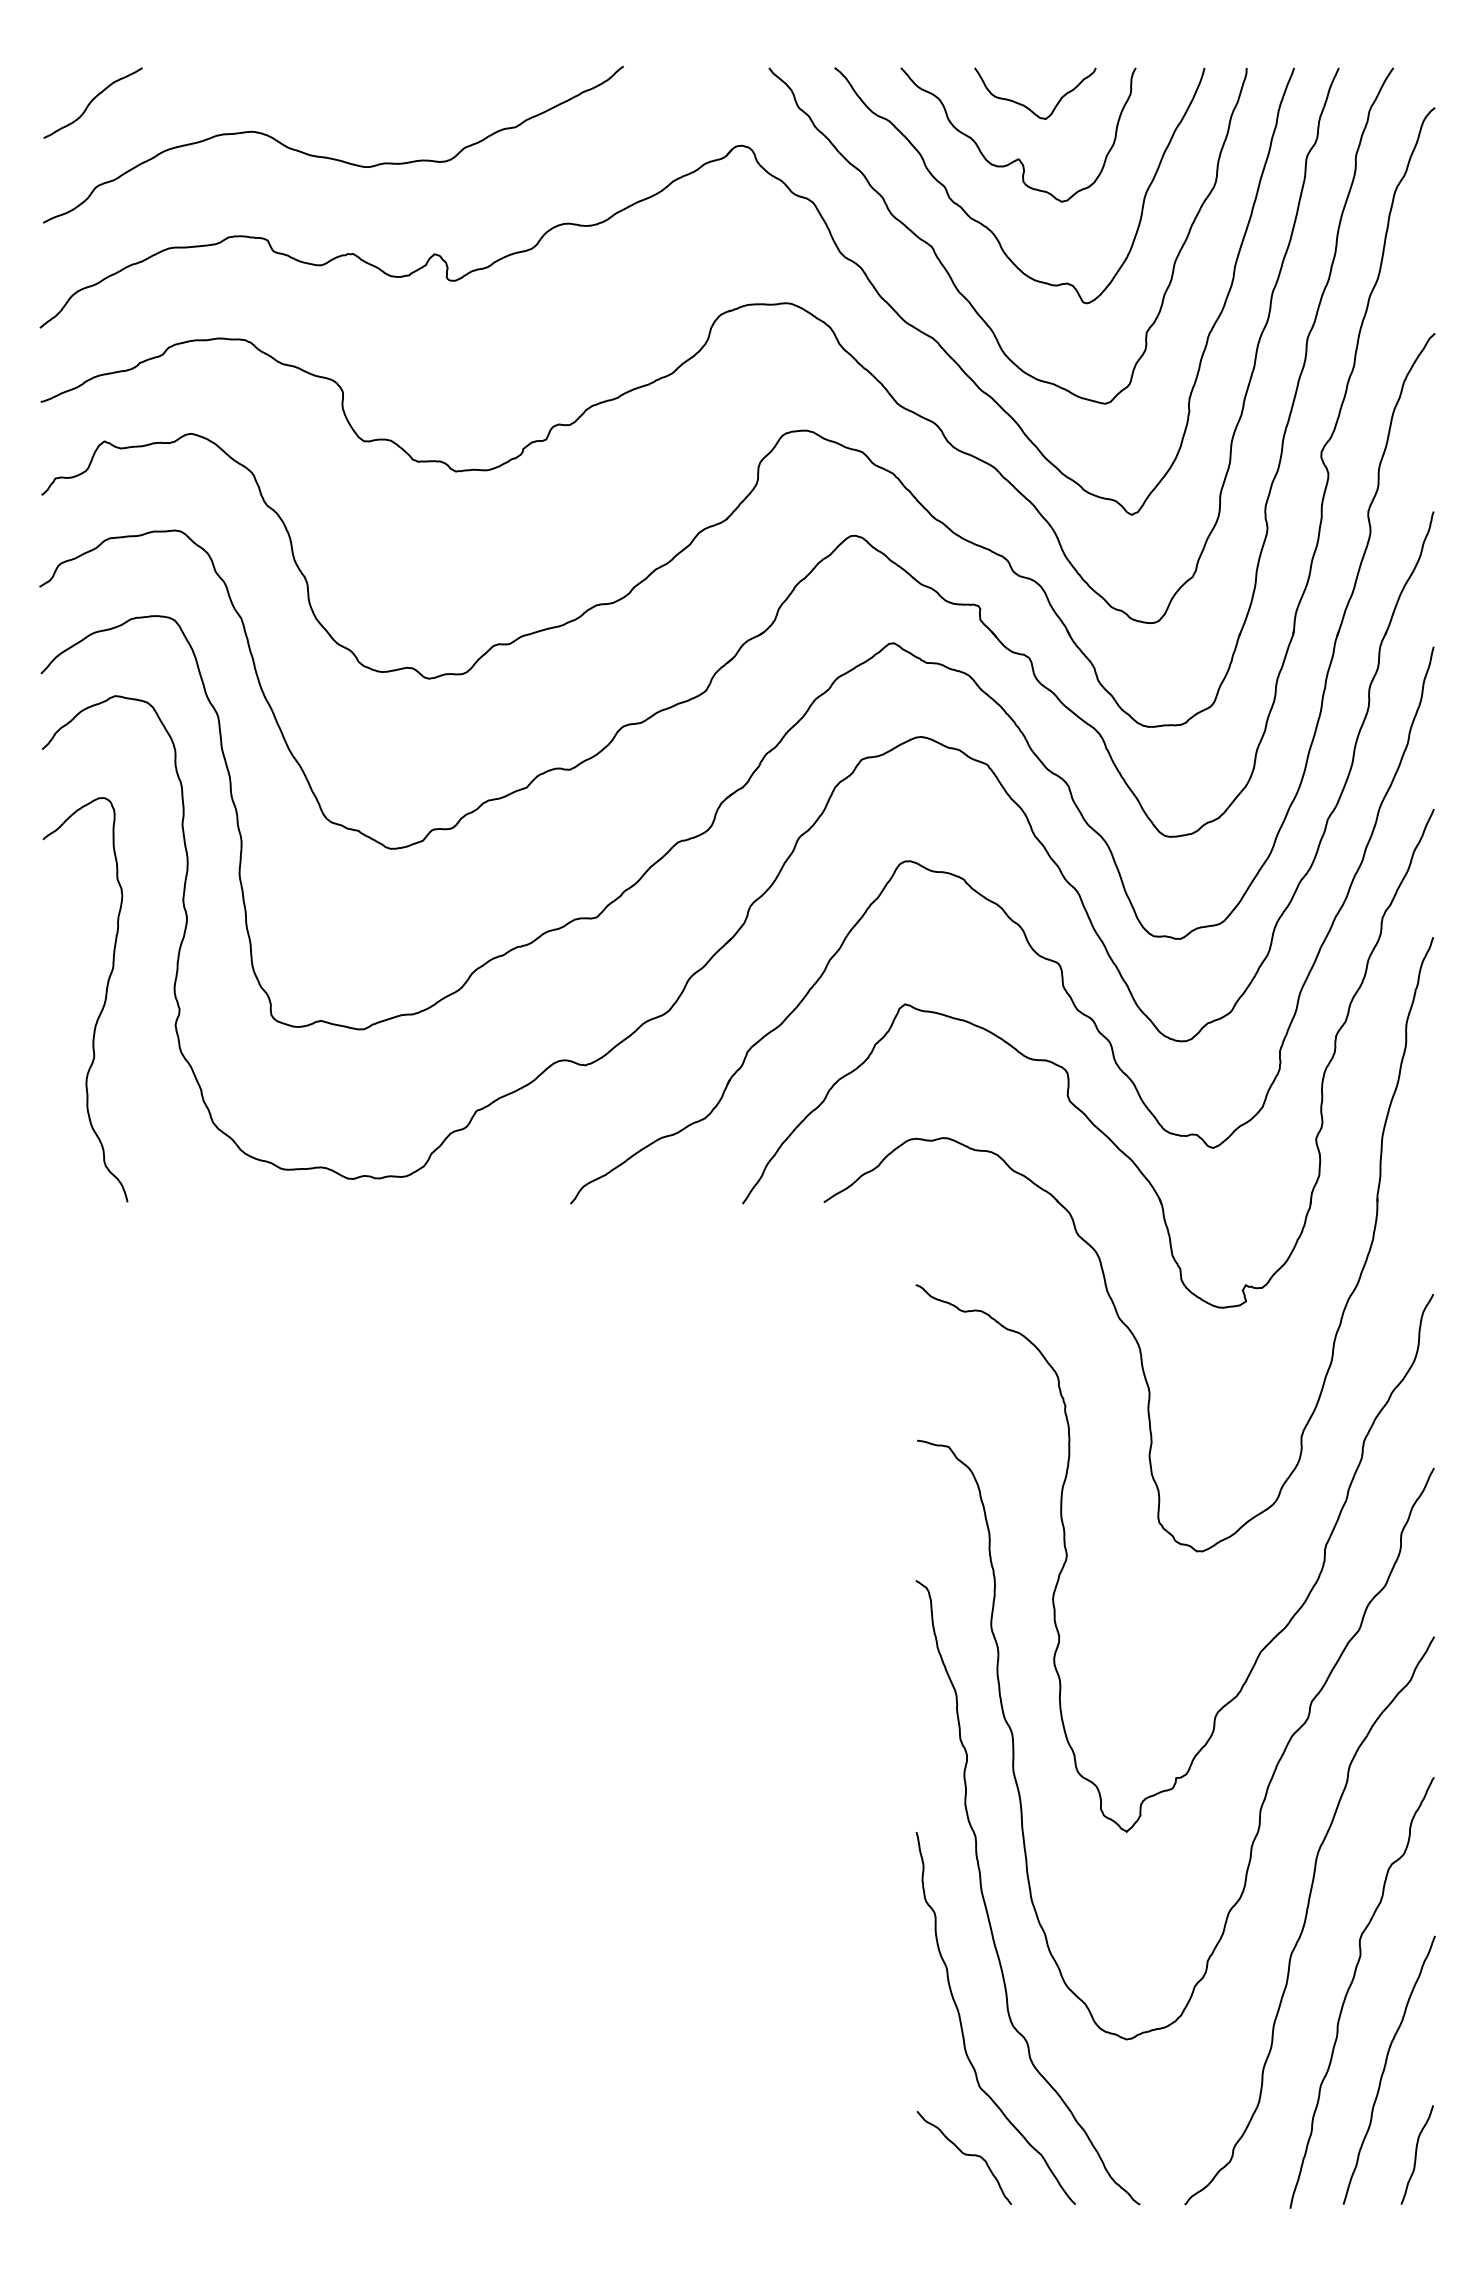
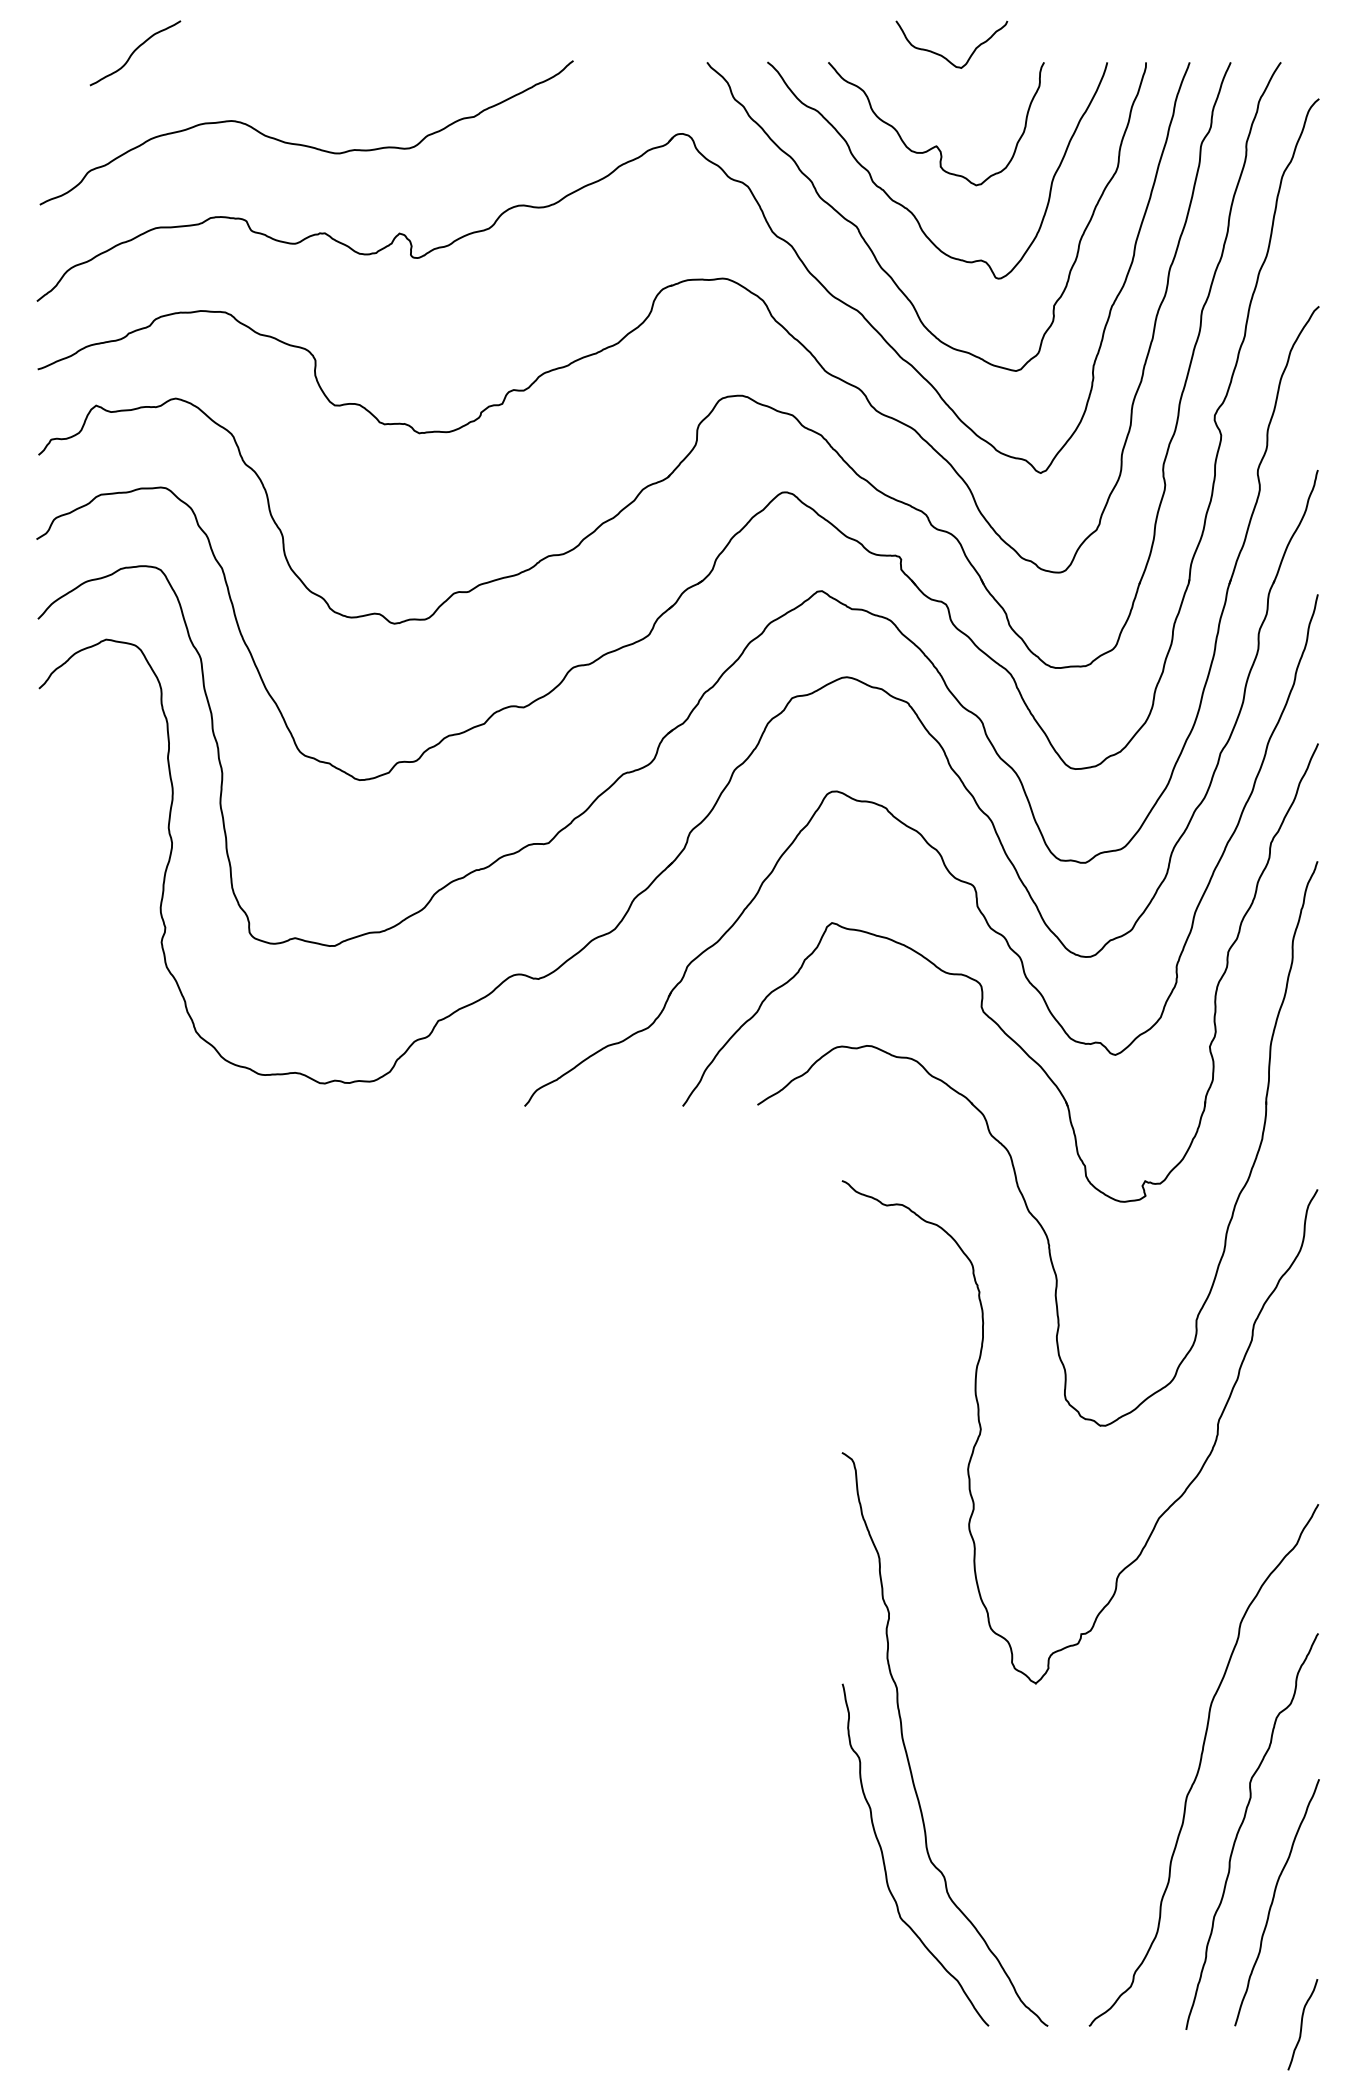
curve: (92, 101) -> (134, 51), moved
curve: (1027, 106) -> (944, 56), moved
curve: (102, 1006) -> (94, 924), removed
curve: (1270, 1778) -> (1167, 1634), removed
curve: (1416, 2154) -> (1302, 2024), moved
curve: (965, 2155) -> (887, 1981), removed

